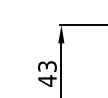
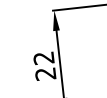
text: (47, 73) -> (44, 65), 43 -> 22

